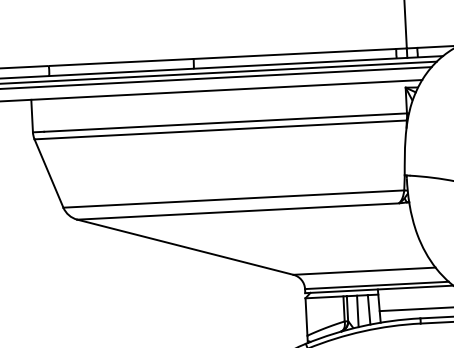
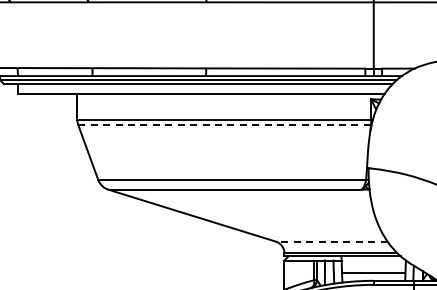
line: (220, 130) -> (224, 125), solid -> dashed
line: (364, 271) -> (331, 241), solid -> dashed

